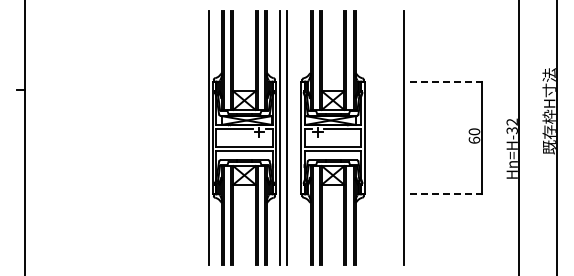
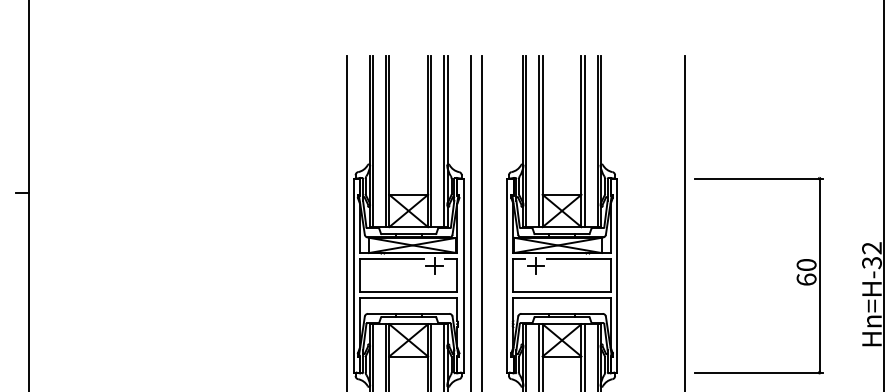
line: (446, 81) -> (758, 177), dashed -> solid
line: (446, 194) -> (758, 373), dashed -> solid

